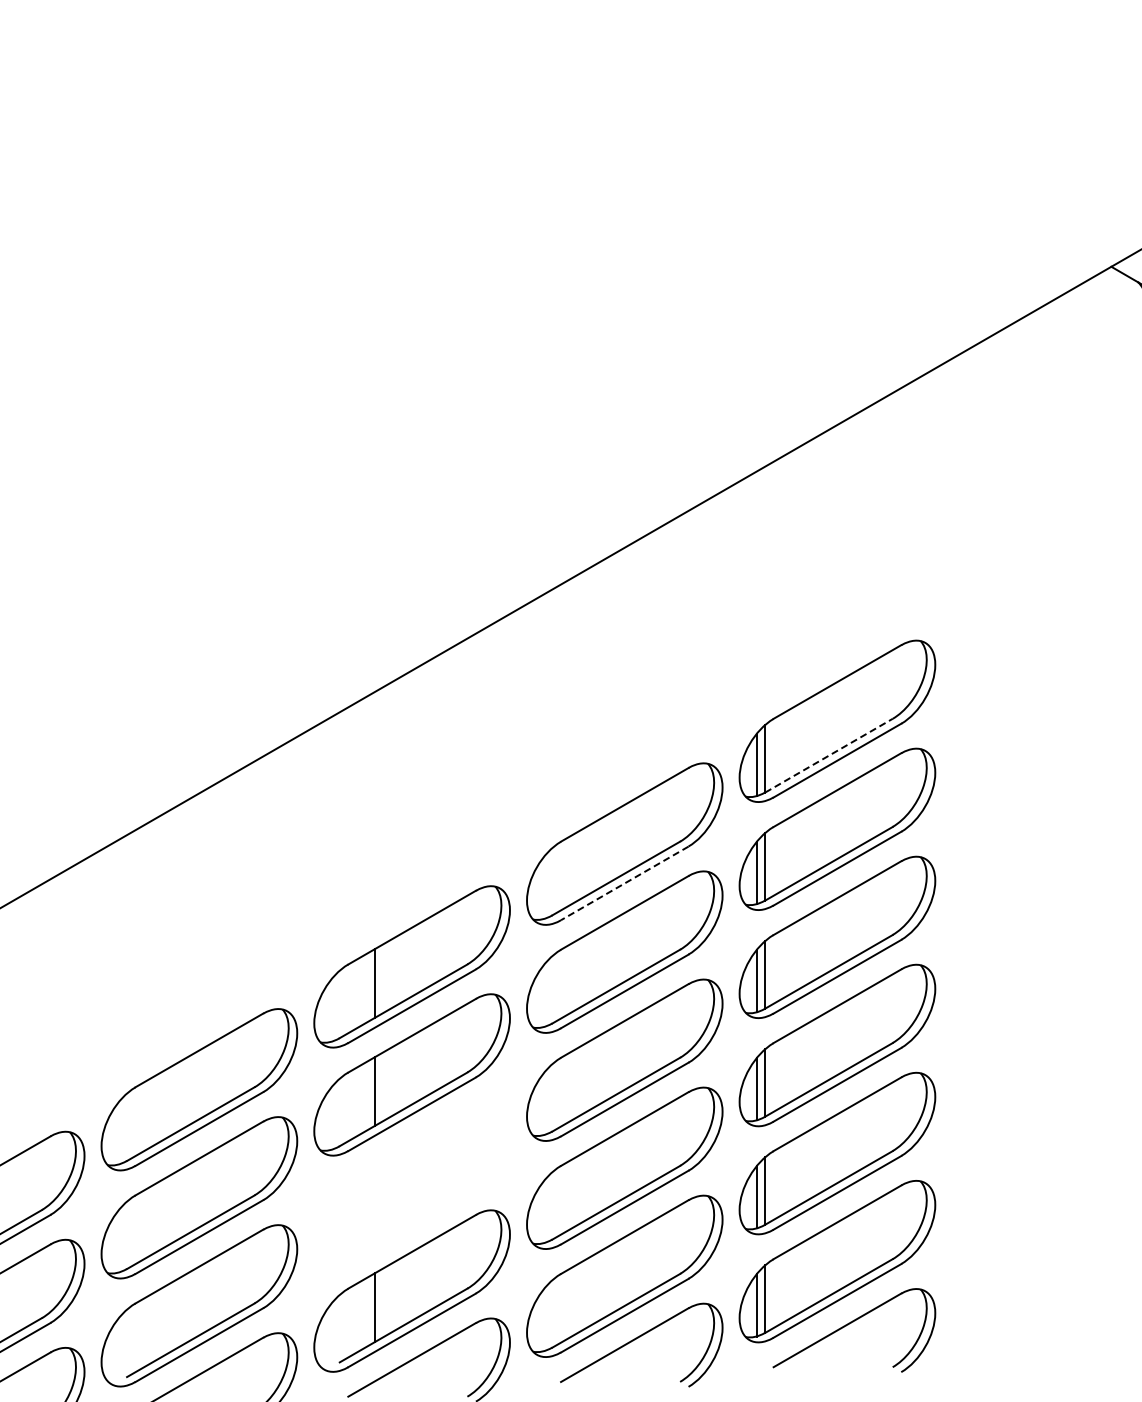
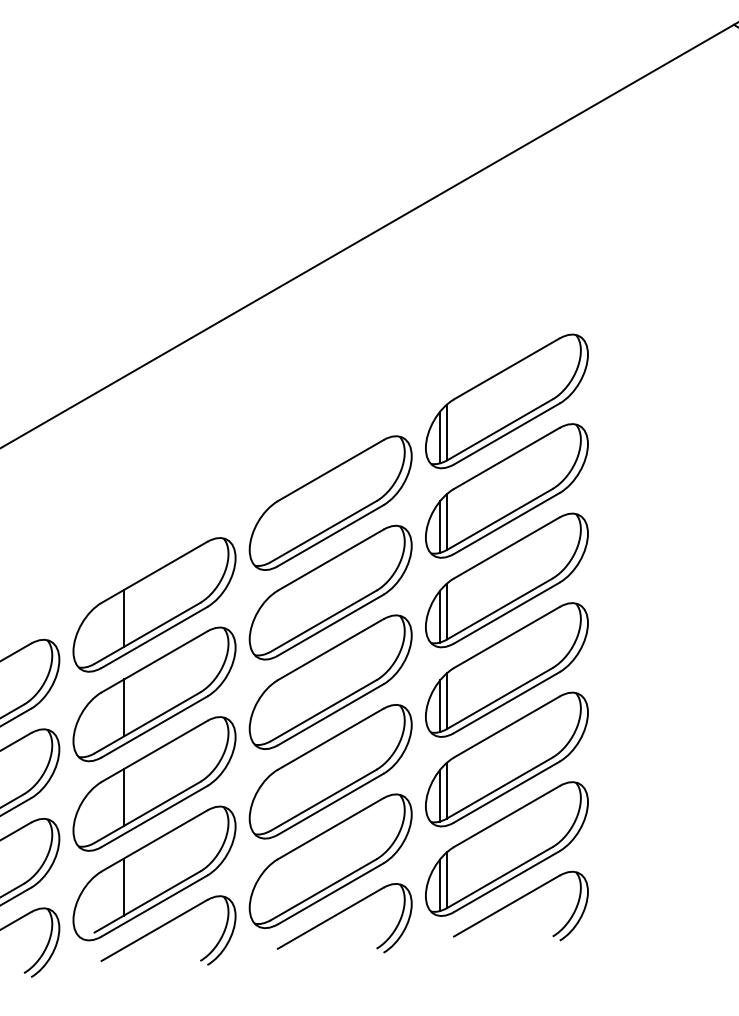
line: (828, 755) -> (499, 429), dashed -> solid
line: (624, 883) -> (330, 535), dashed -> solid
part: (411, 1182) -> (154, 783), added

